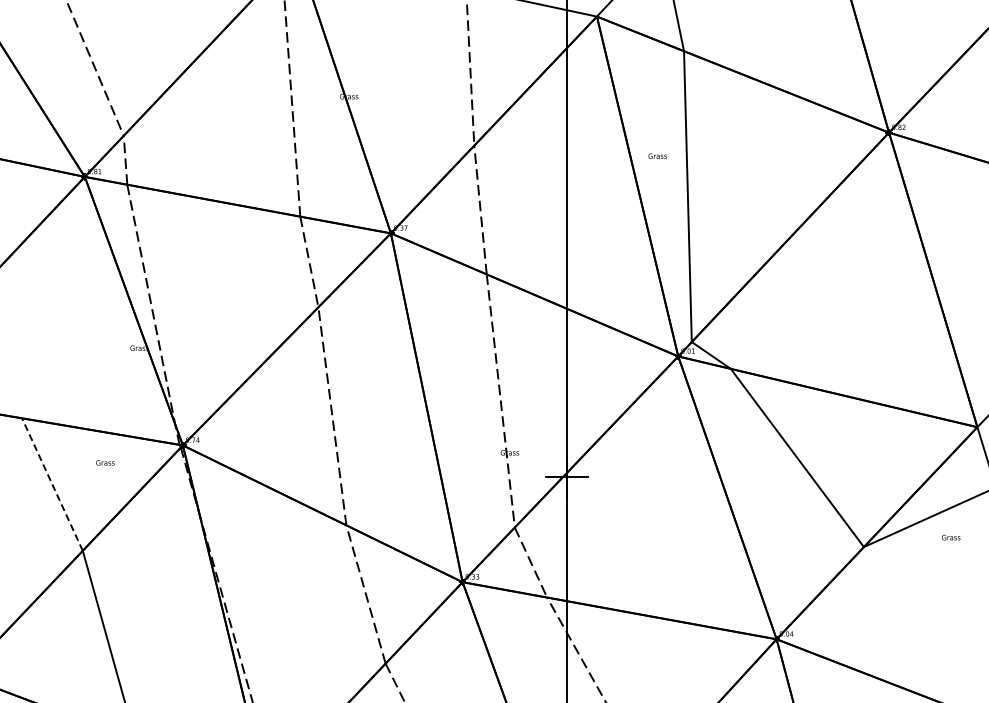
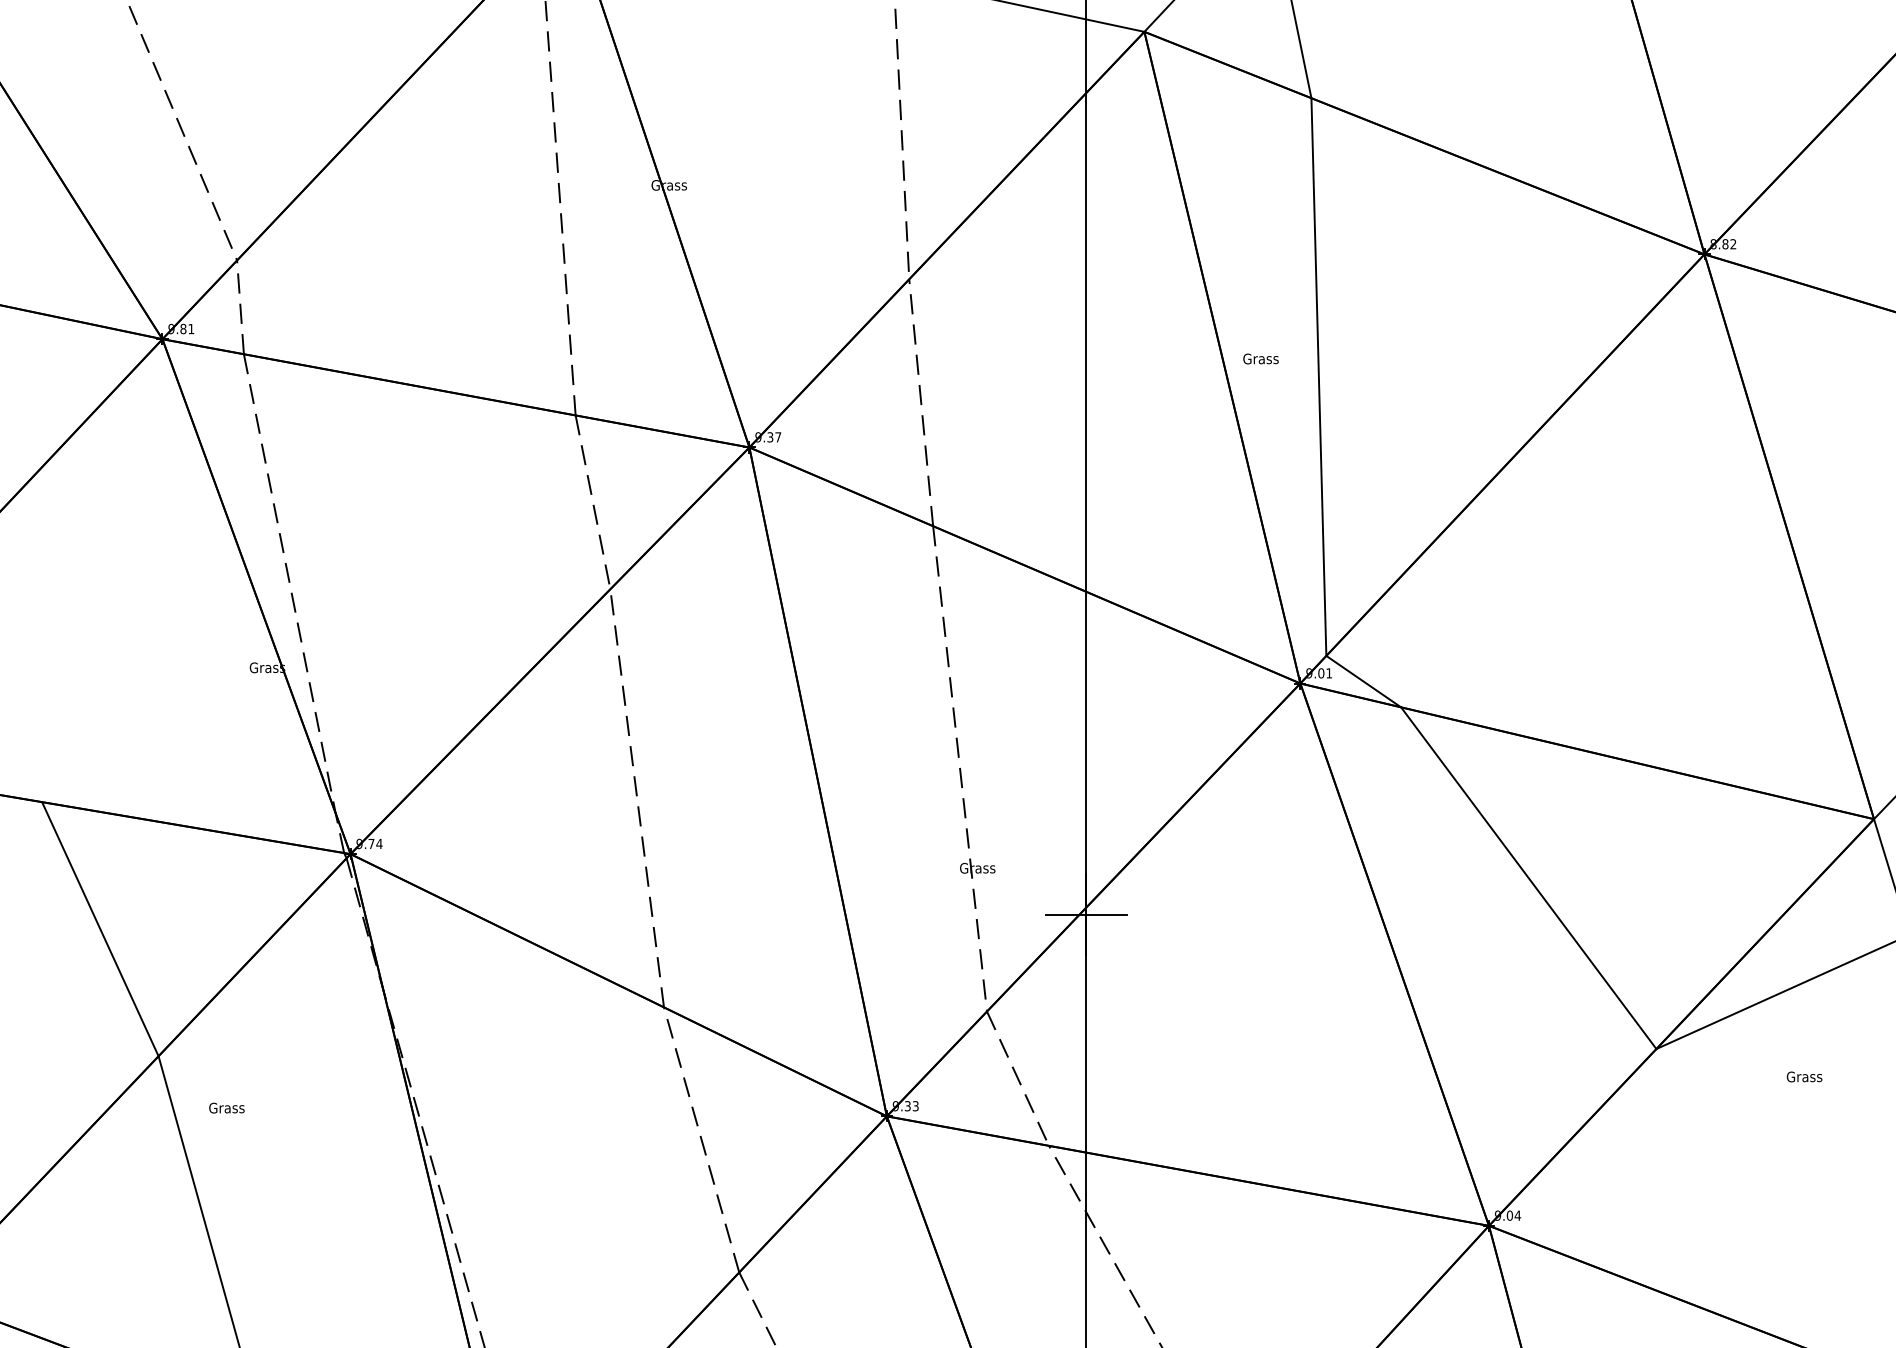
text: (657, 155) -> (1260, 357), moved
text: (105, 462) -> (227, 1107), moved
line: (52, 484) -> (100, 929), dashed -> solid
text: (951, 537) -> (1805, 1076), moved

